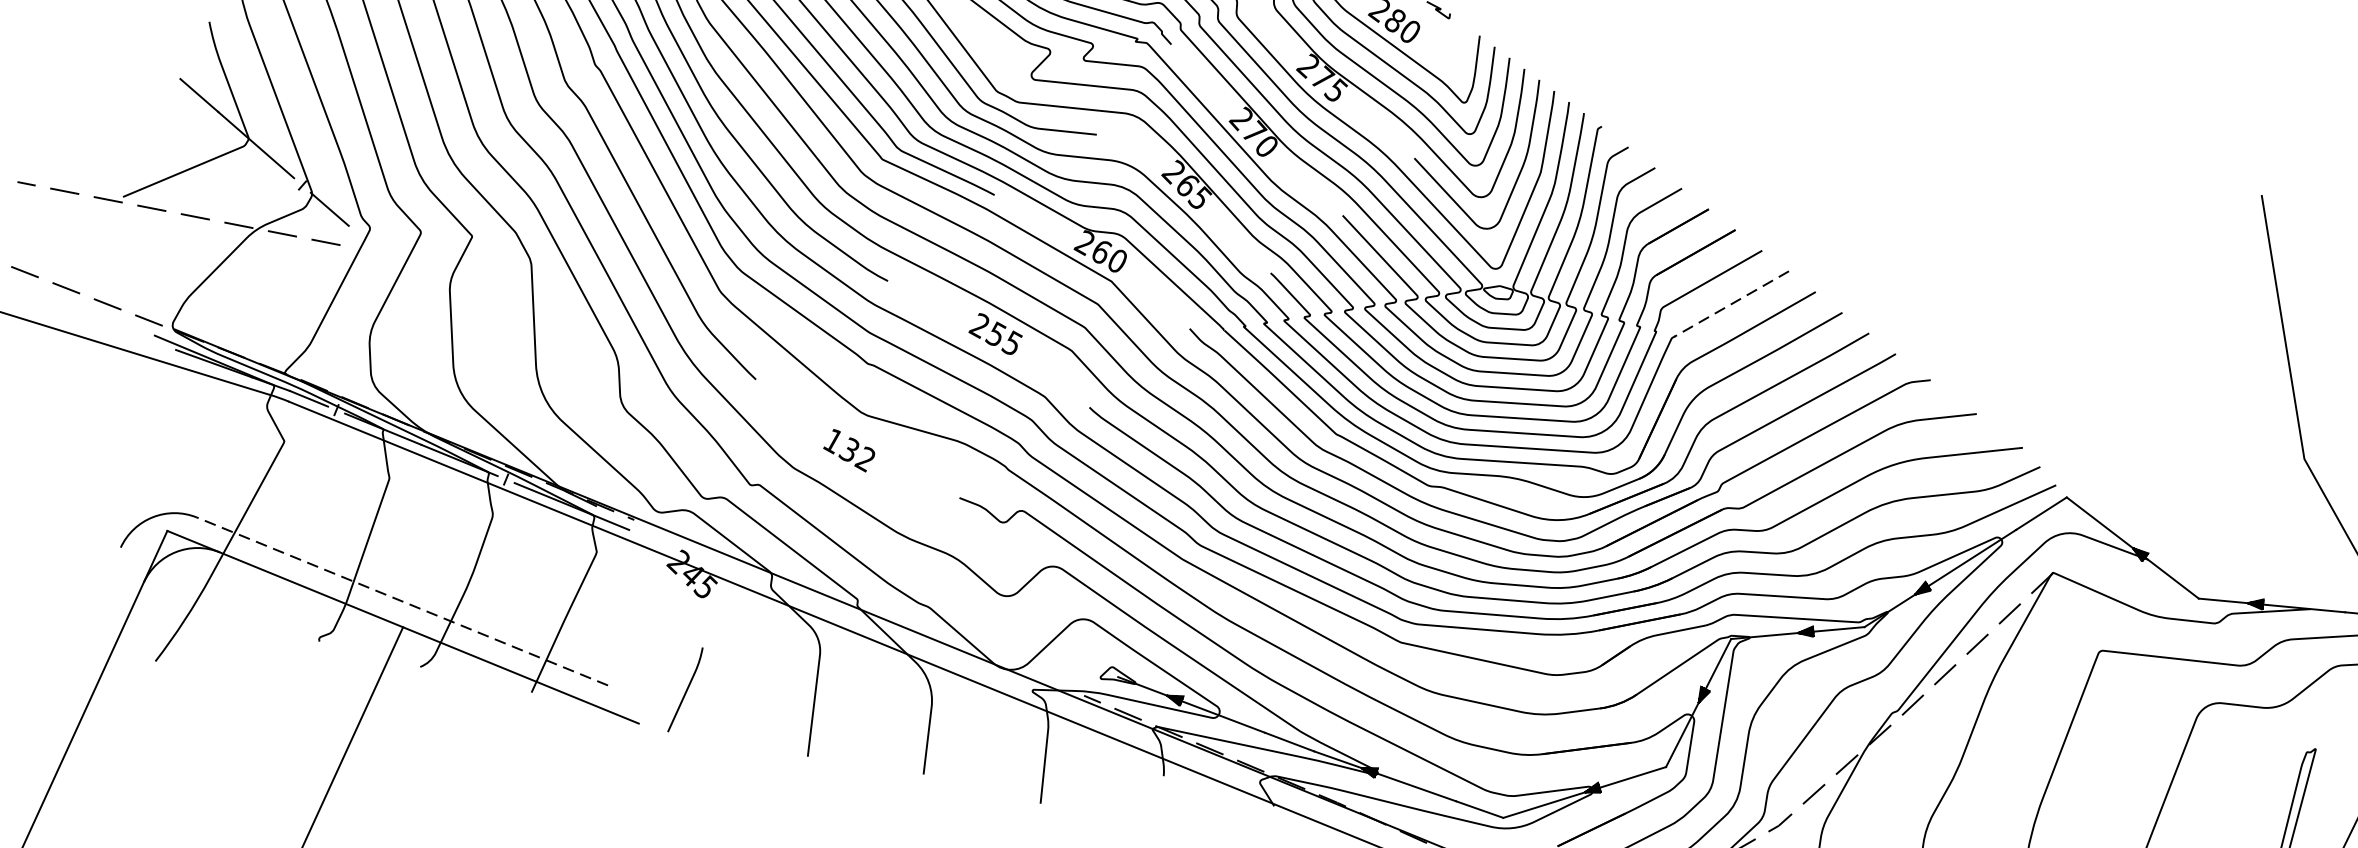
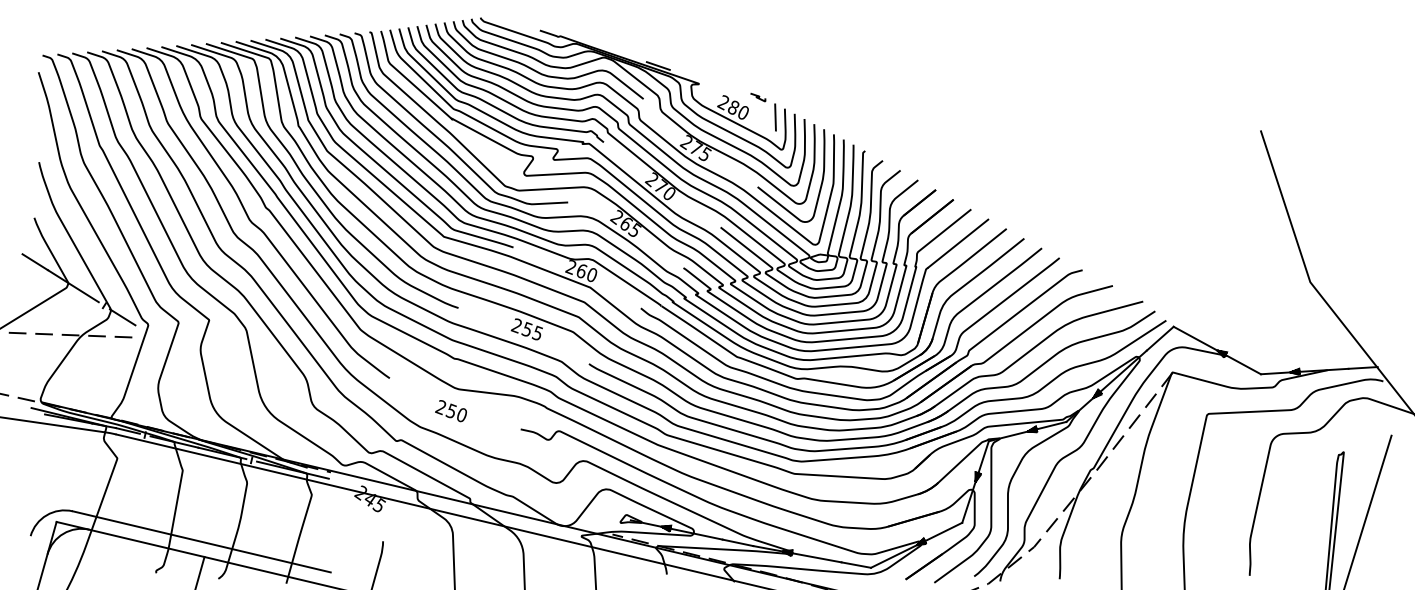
line: (1461, 47) -> (775, 117), added
line: (1726, 306) -> (955, 245), dashed -> solid
text: (849, 450) -> (451, 411), 132 -> 250
line: (402, 600) -> (201, 541), dashed -> solid

